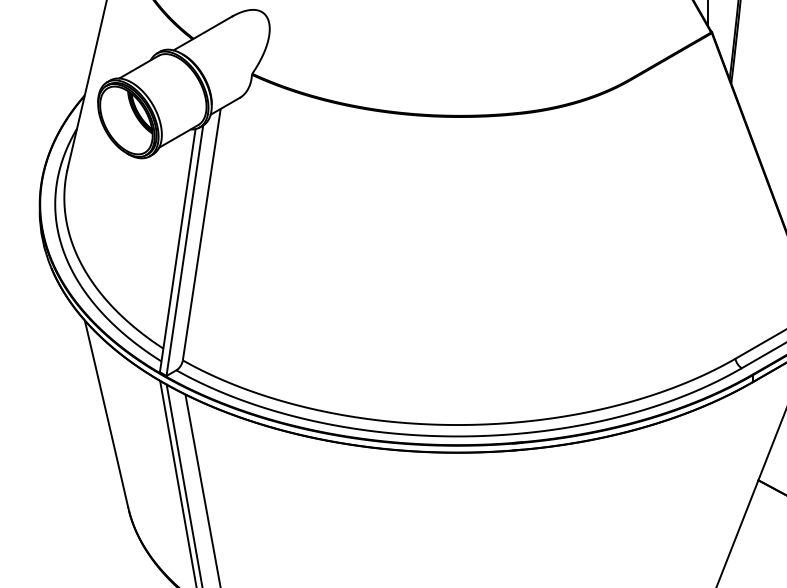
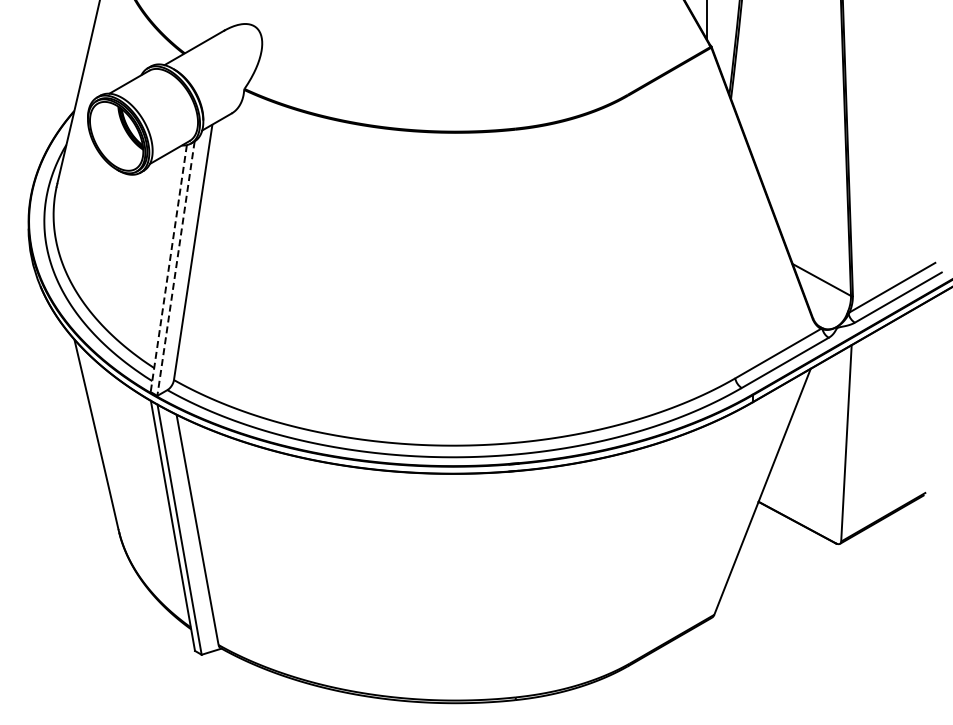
line: (177, 250) -> (168, 268), solid -> dashed
line: (185, 250) -> (176, 268), solid -> dashed

